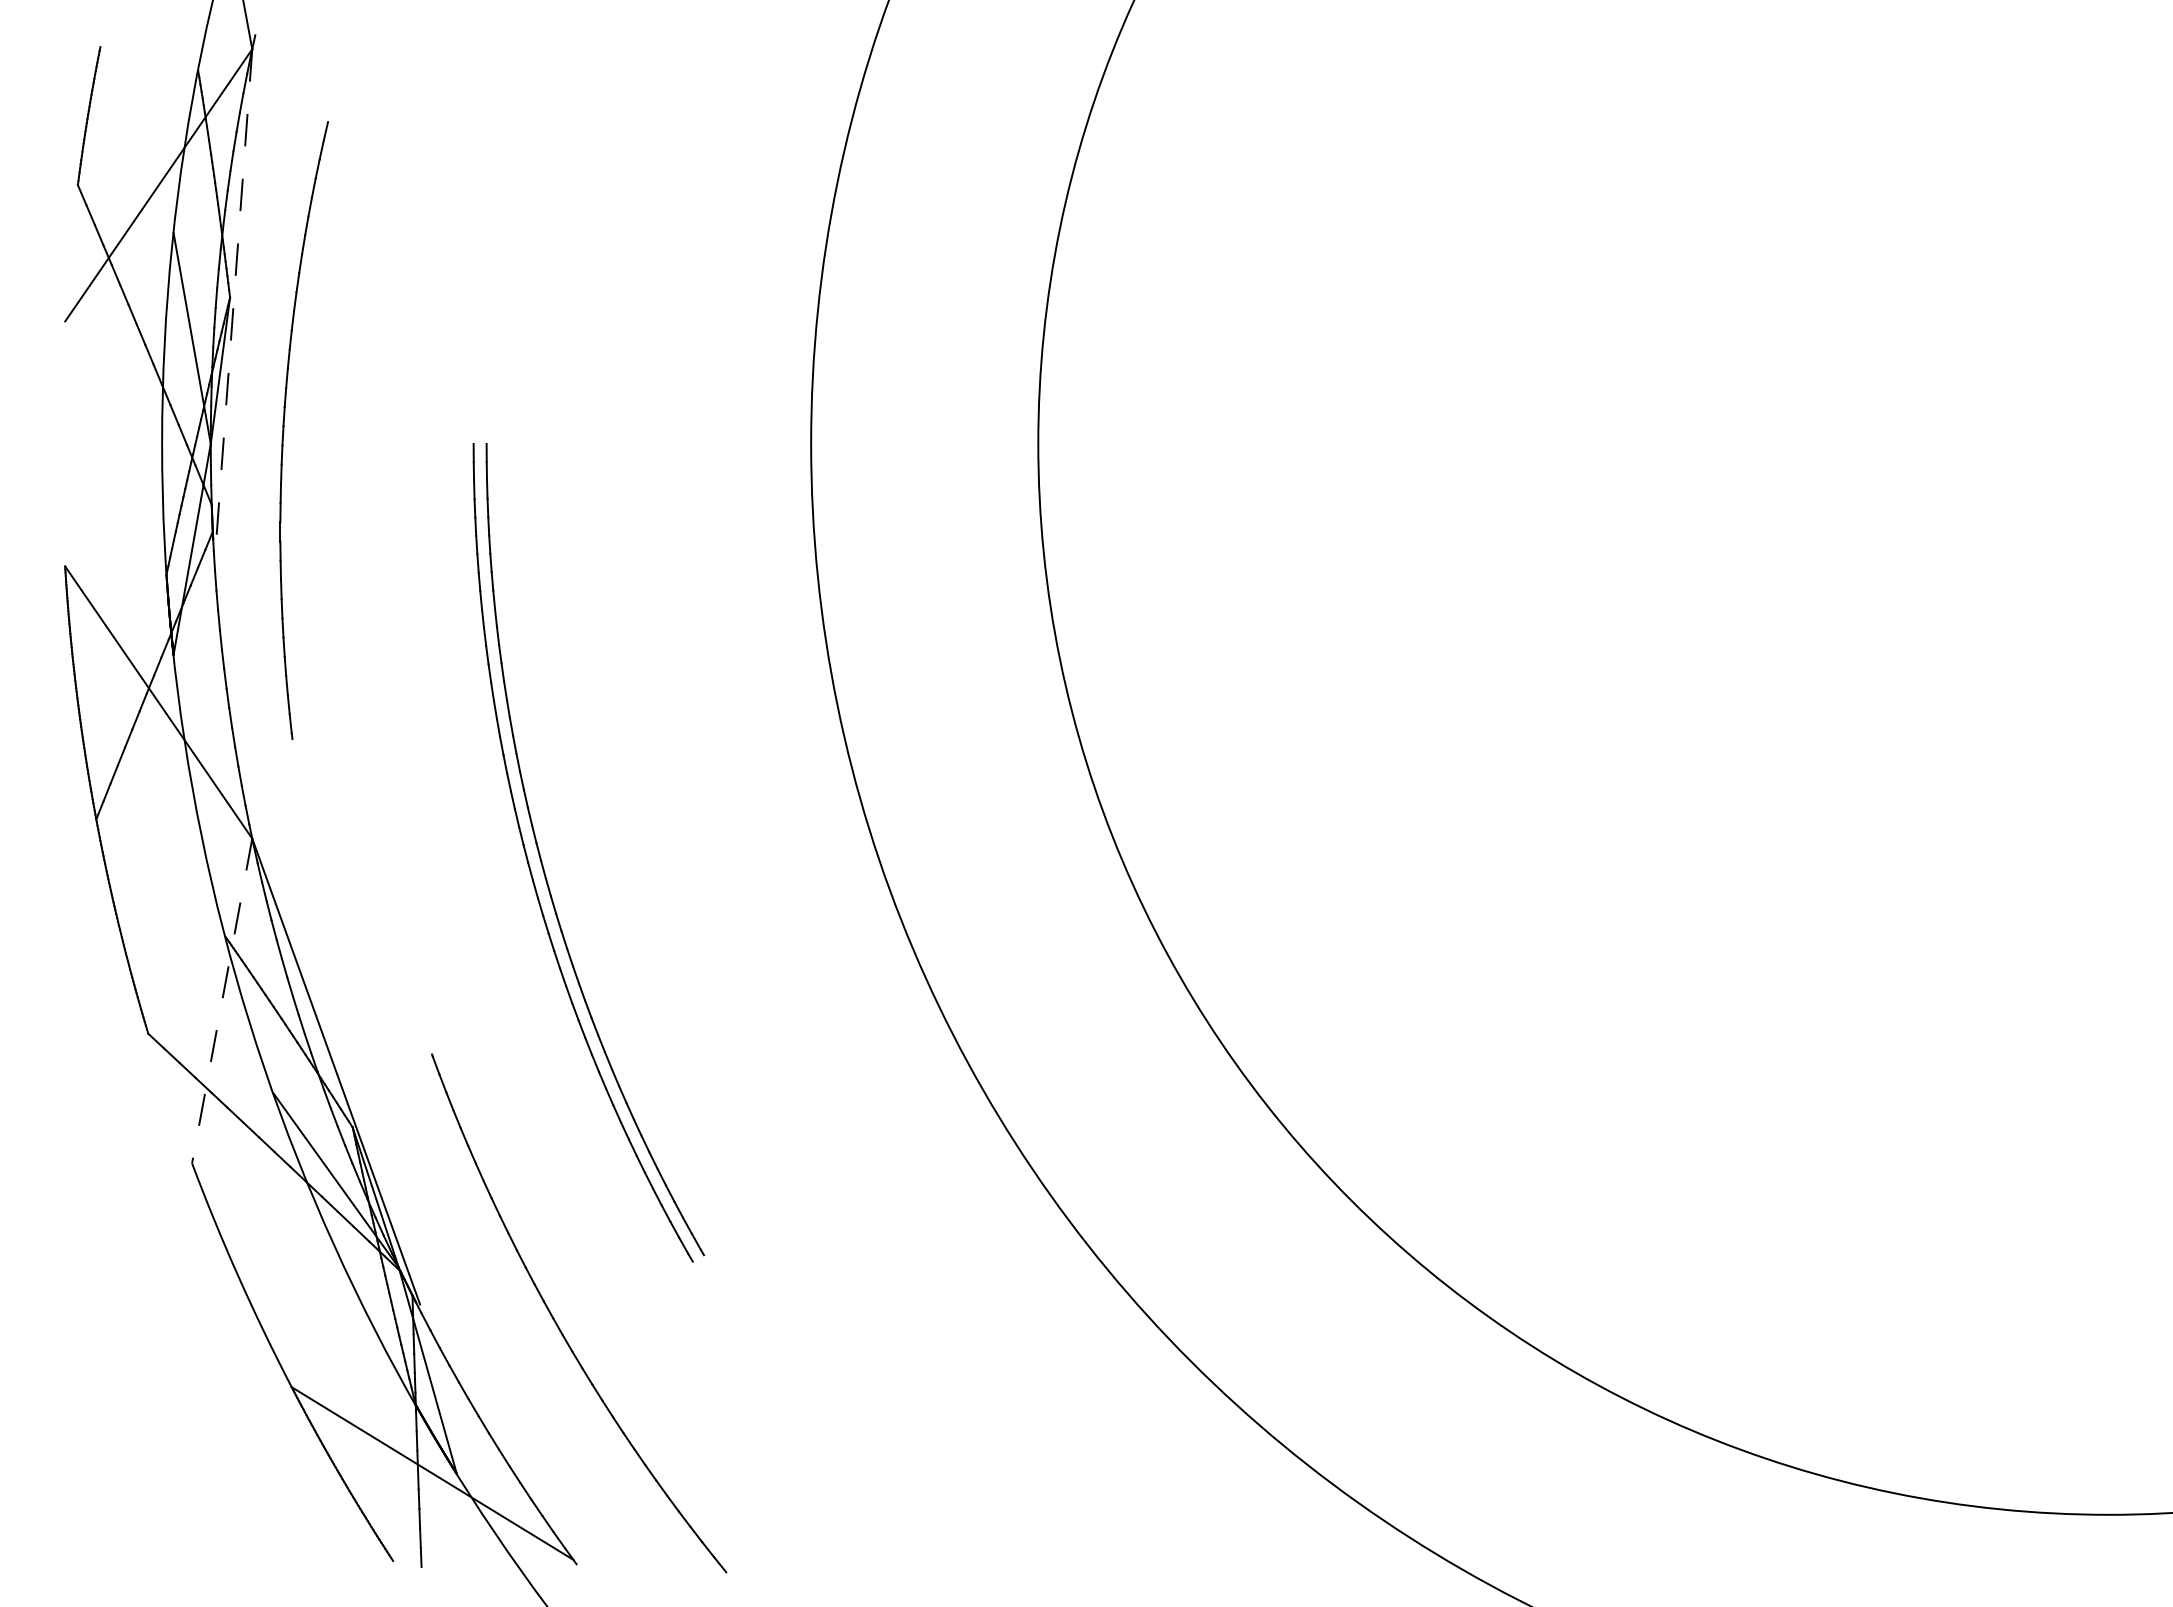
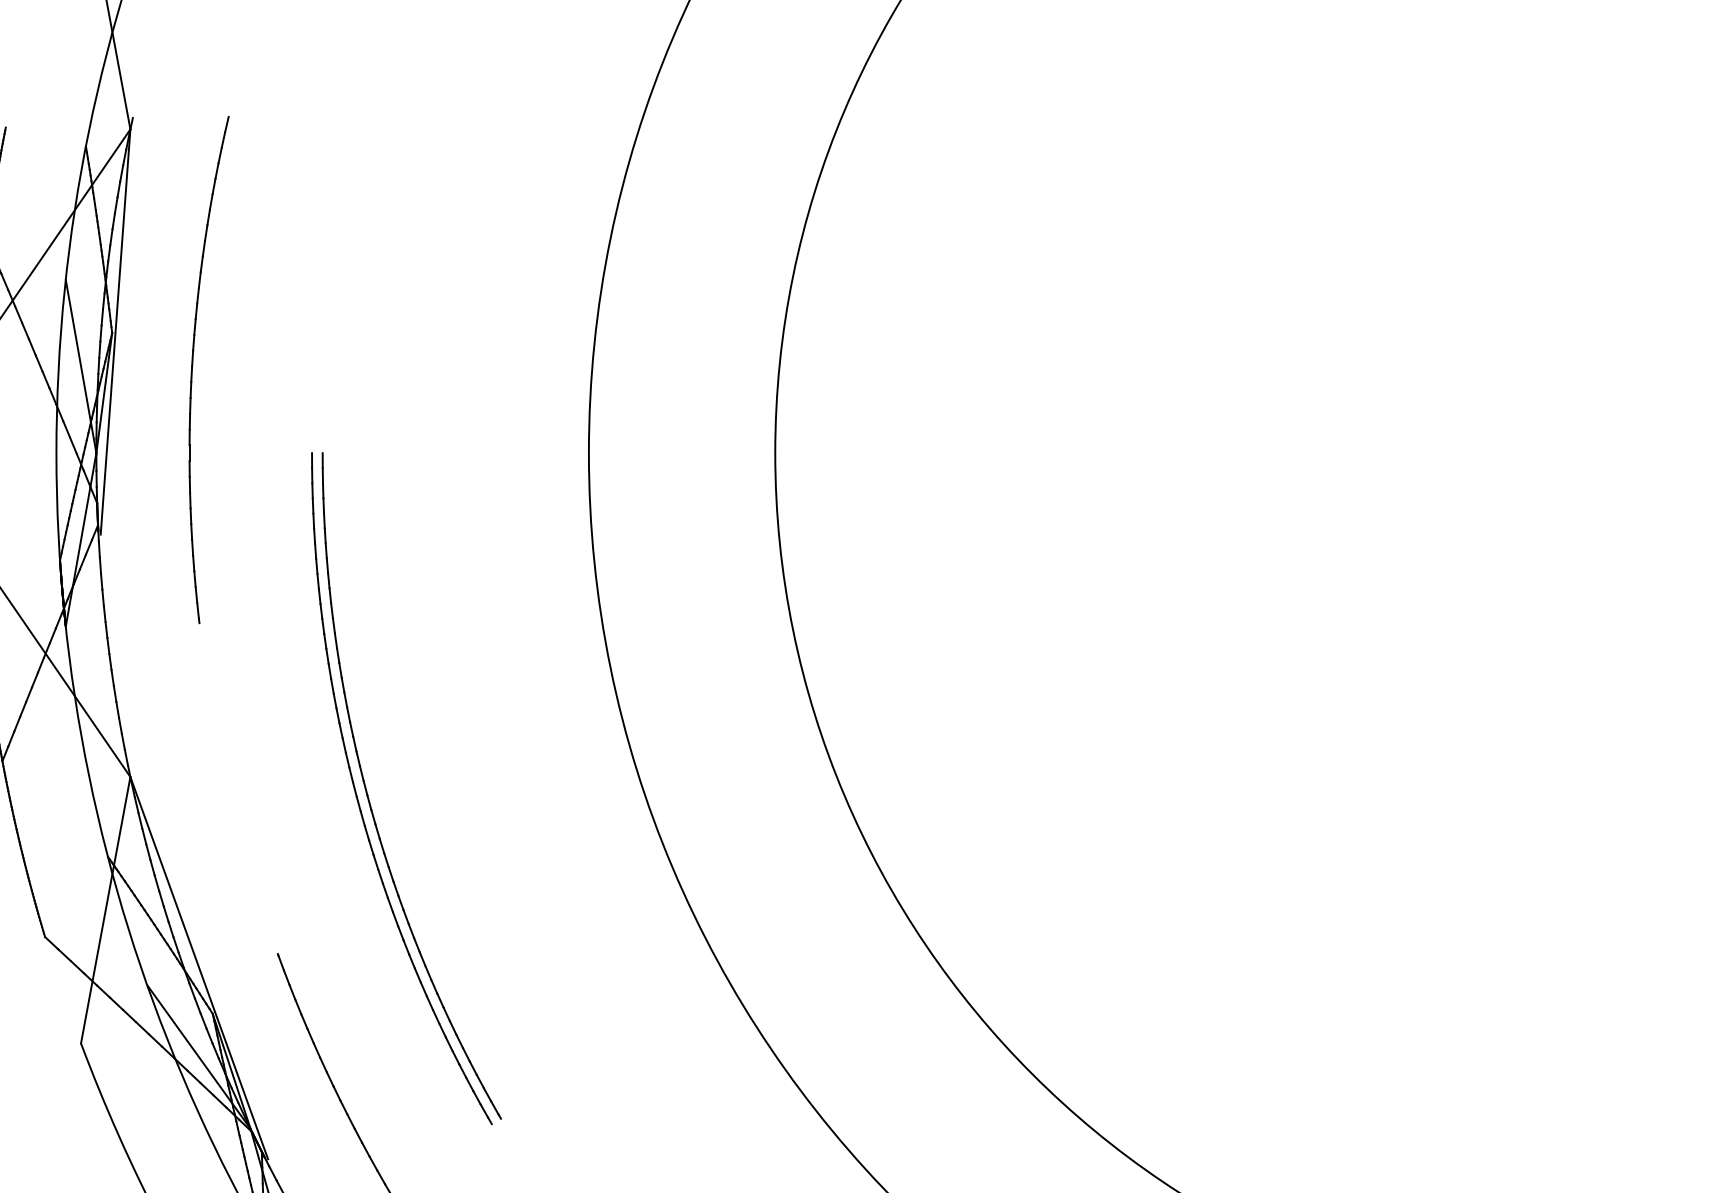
line: (234, 296) -> (115, 332), dashed -> solid
part: (284, 430) -> (192, 369), moved
line: (222, 1001) -> (105, 910), dashed -> solid

